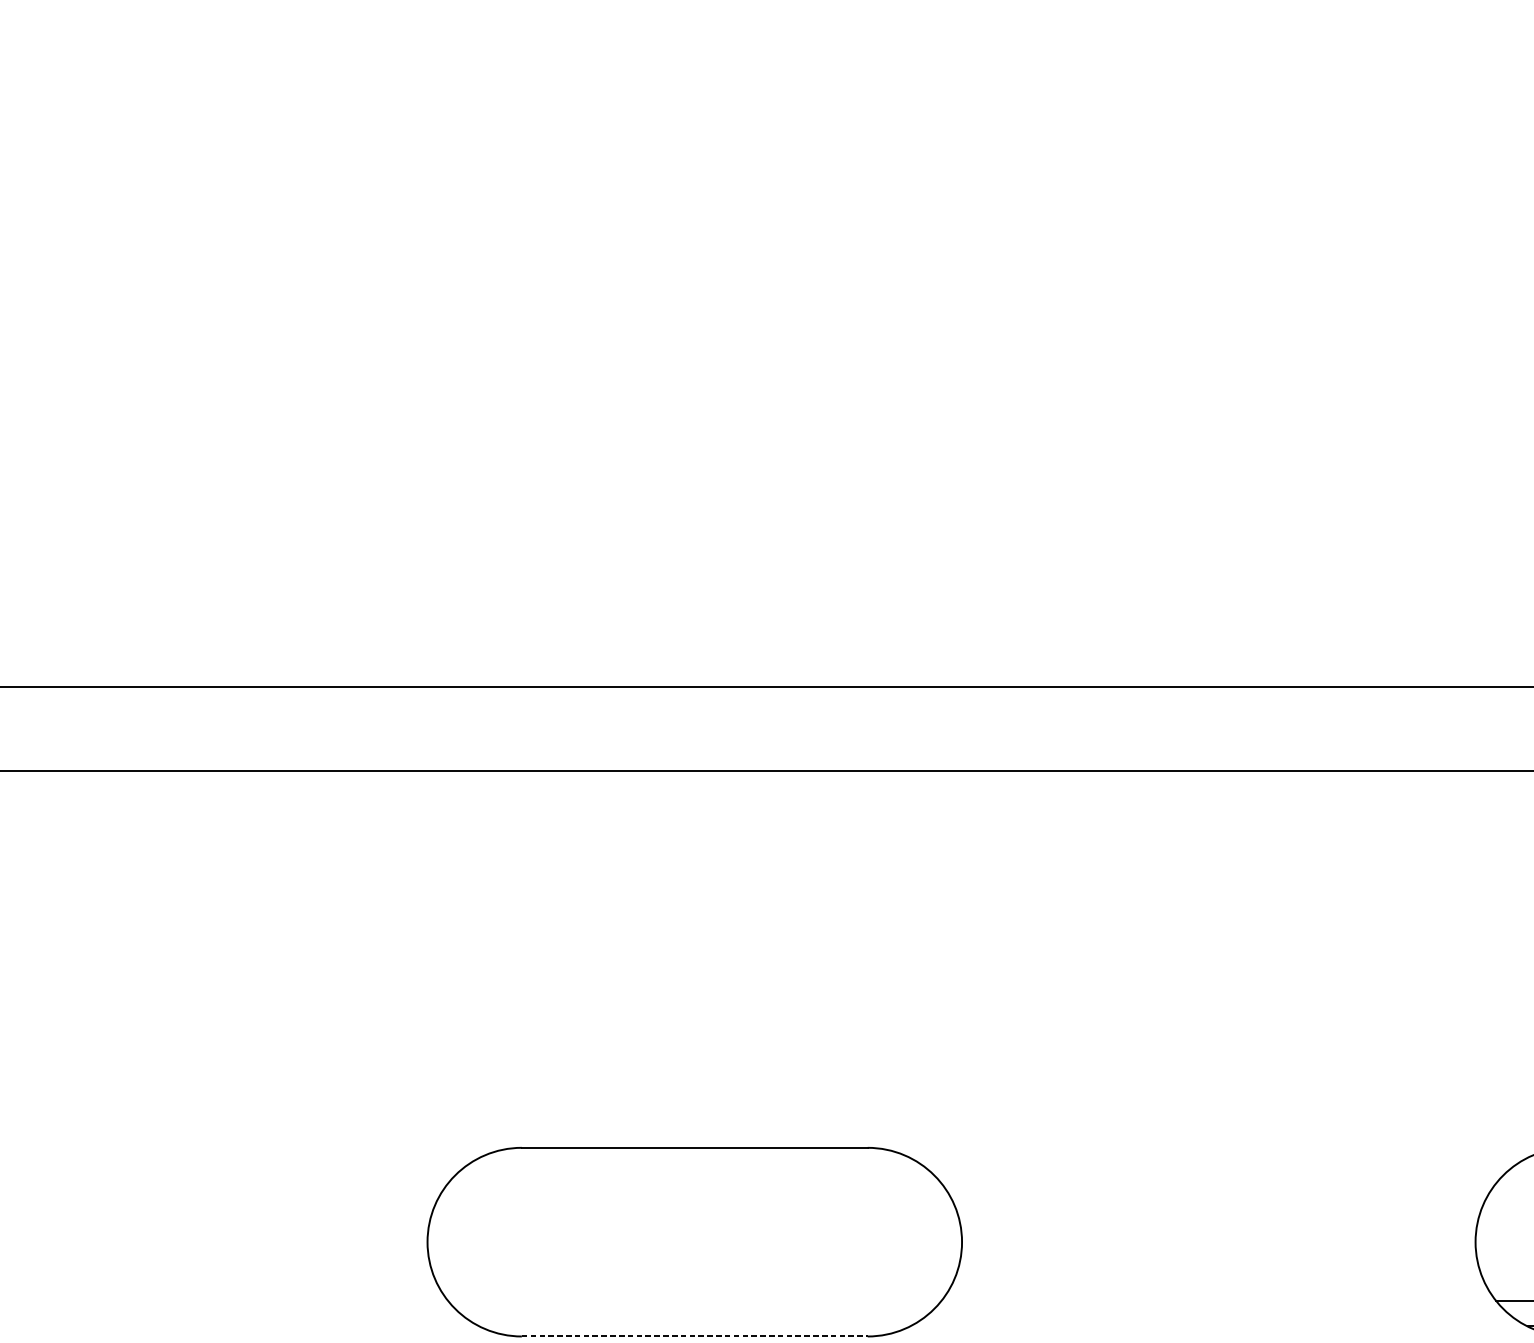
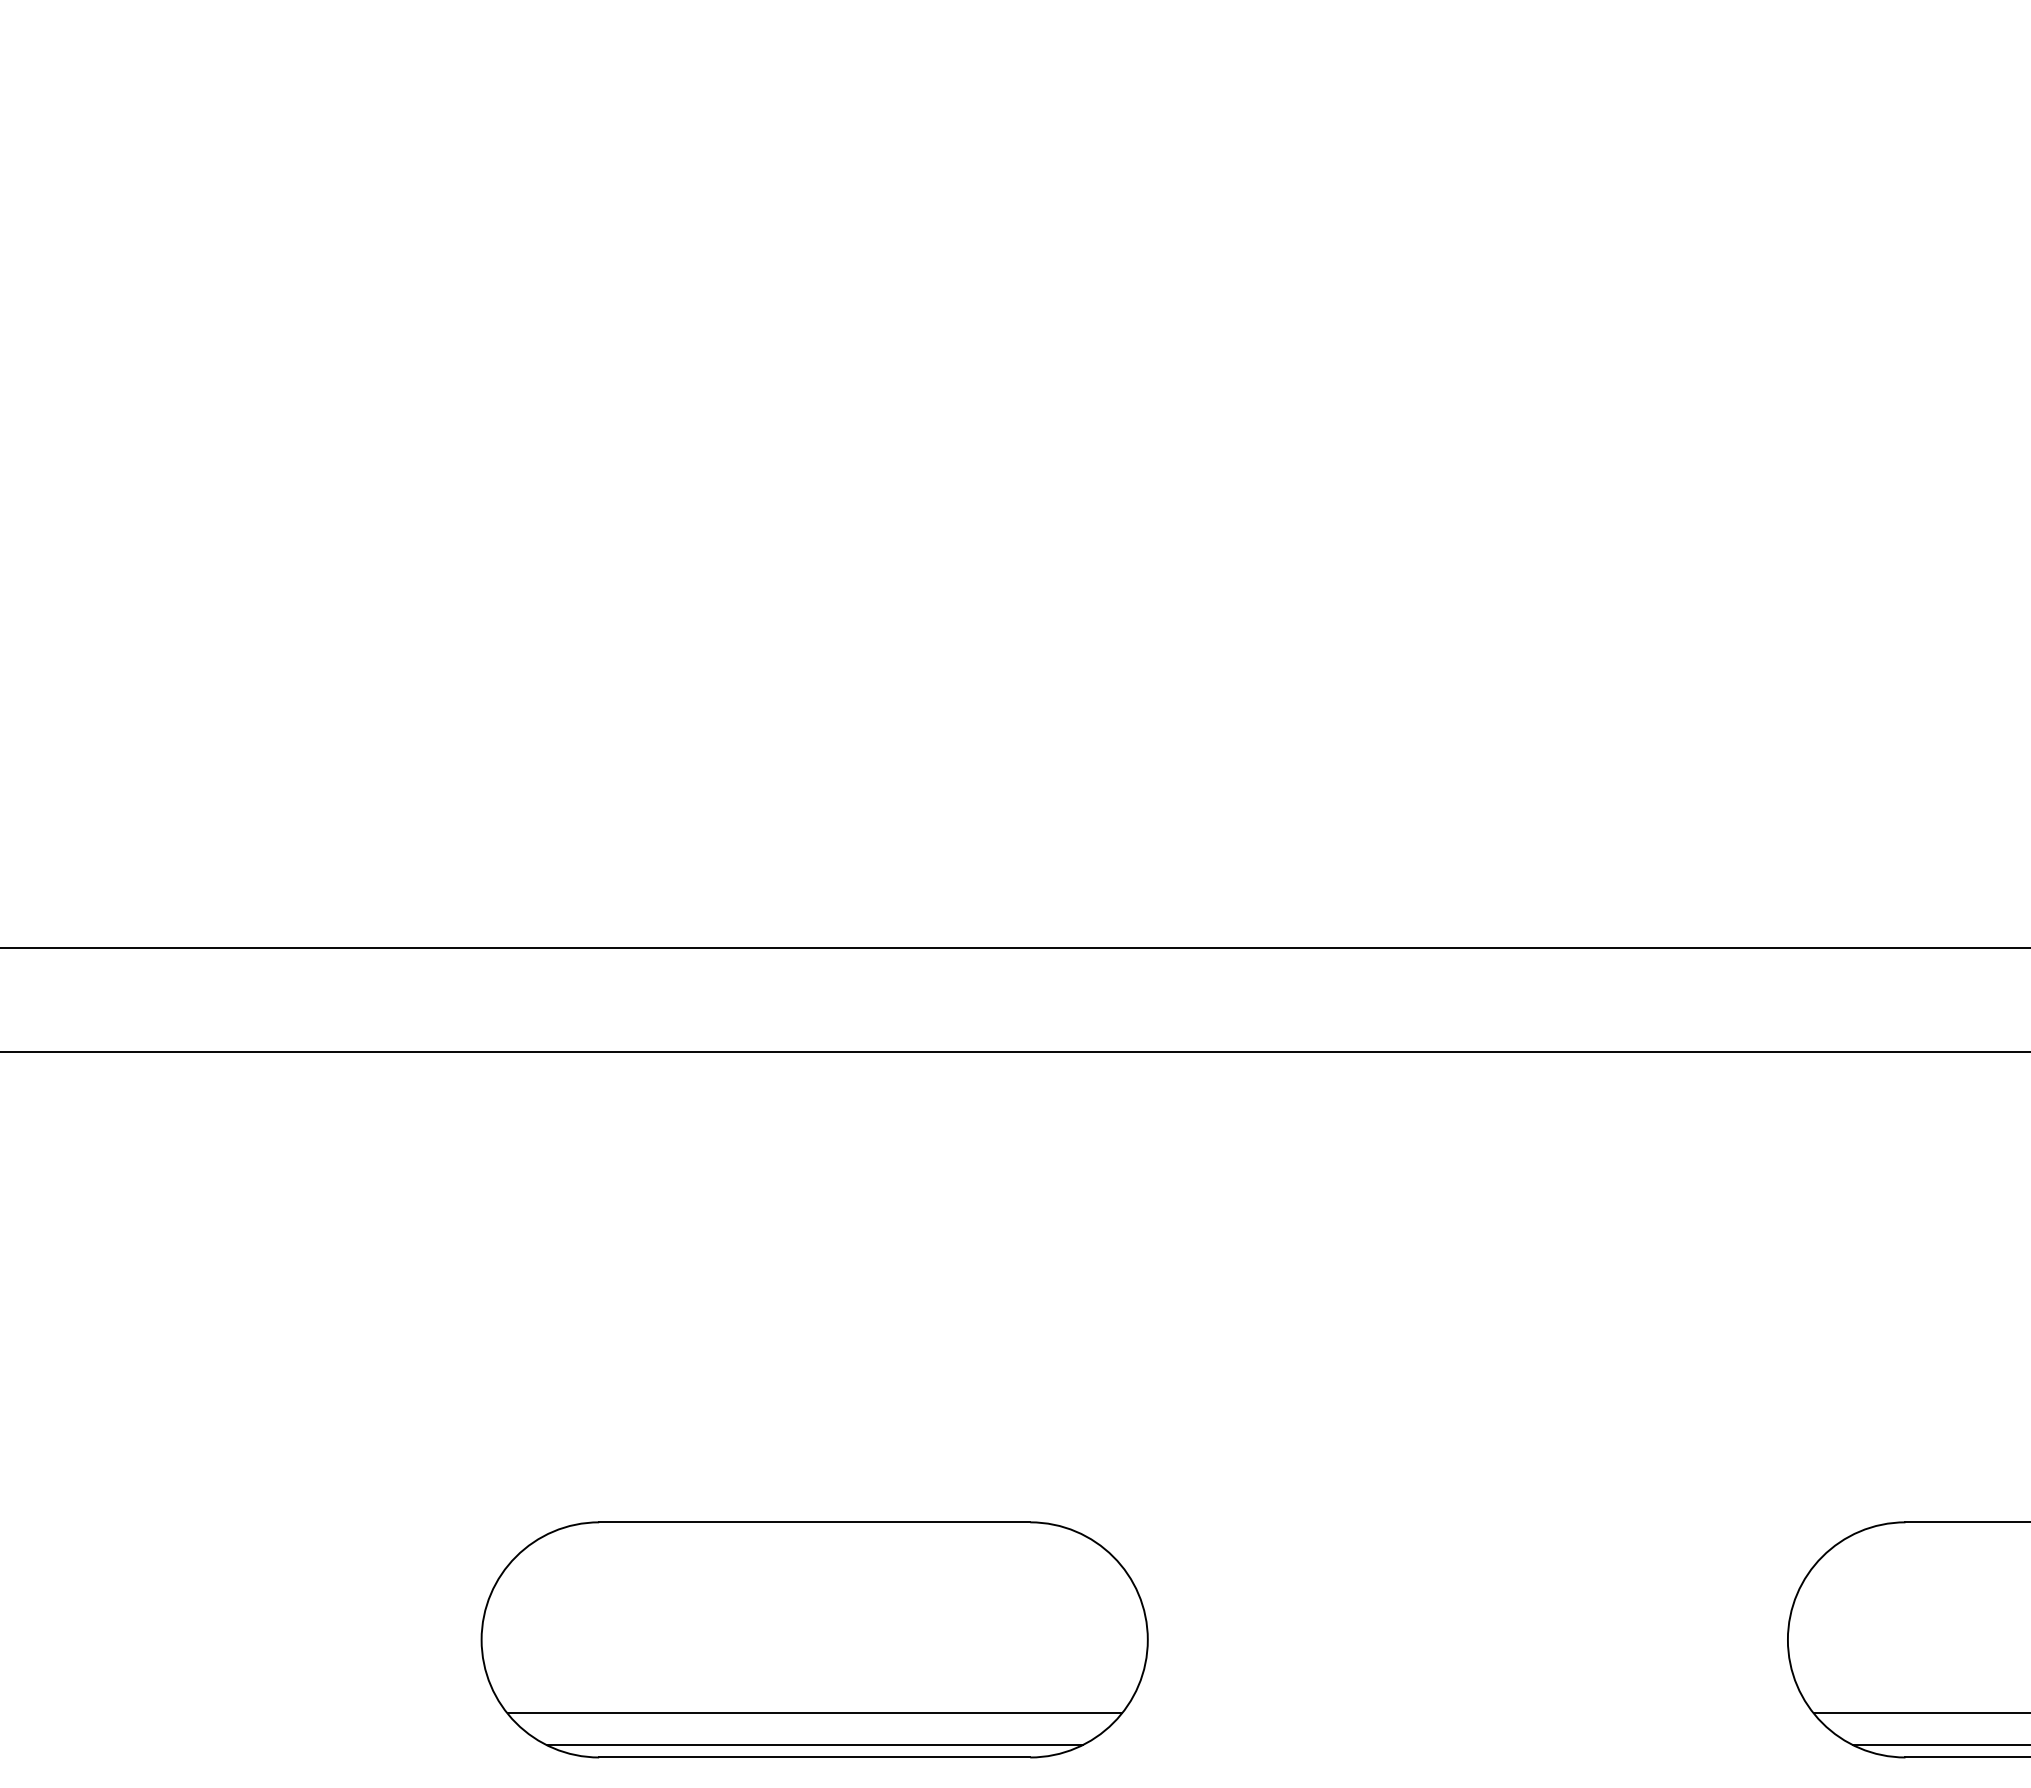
line: (694, 1301) -> (814, 1713), added
line: (694, 1326) -> (814, 1744), added
line: (694, 1336) -> (814, 1757), dashed -> solid

